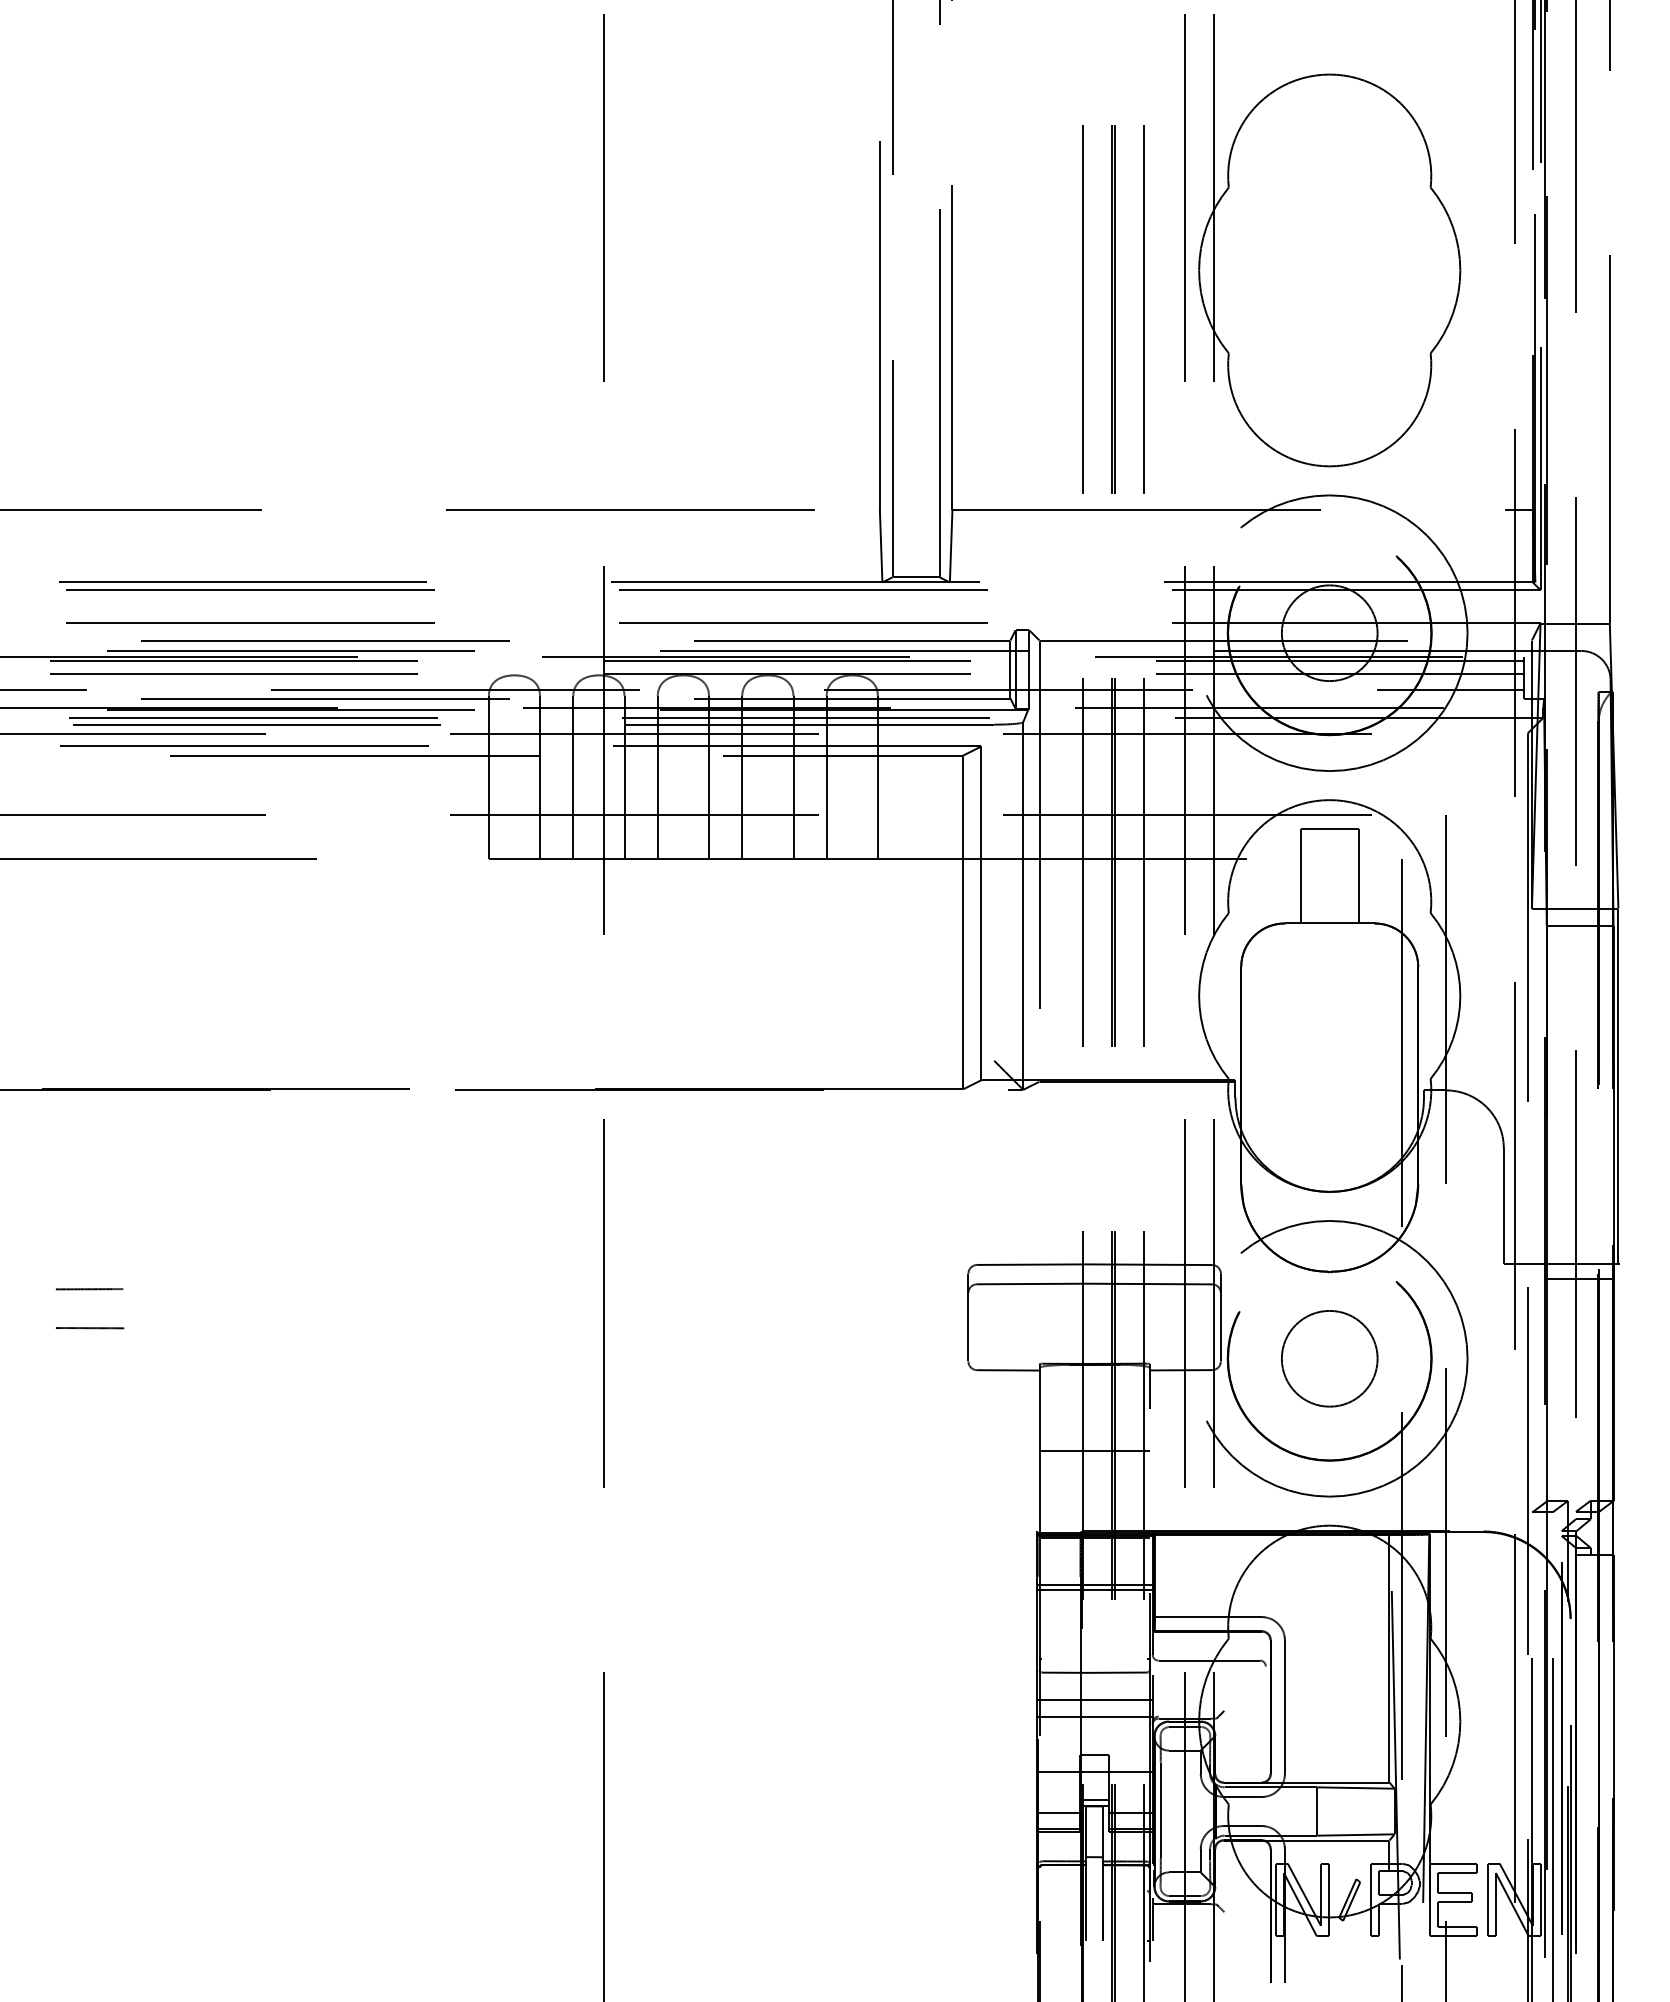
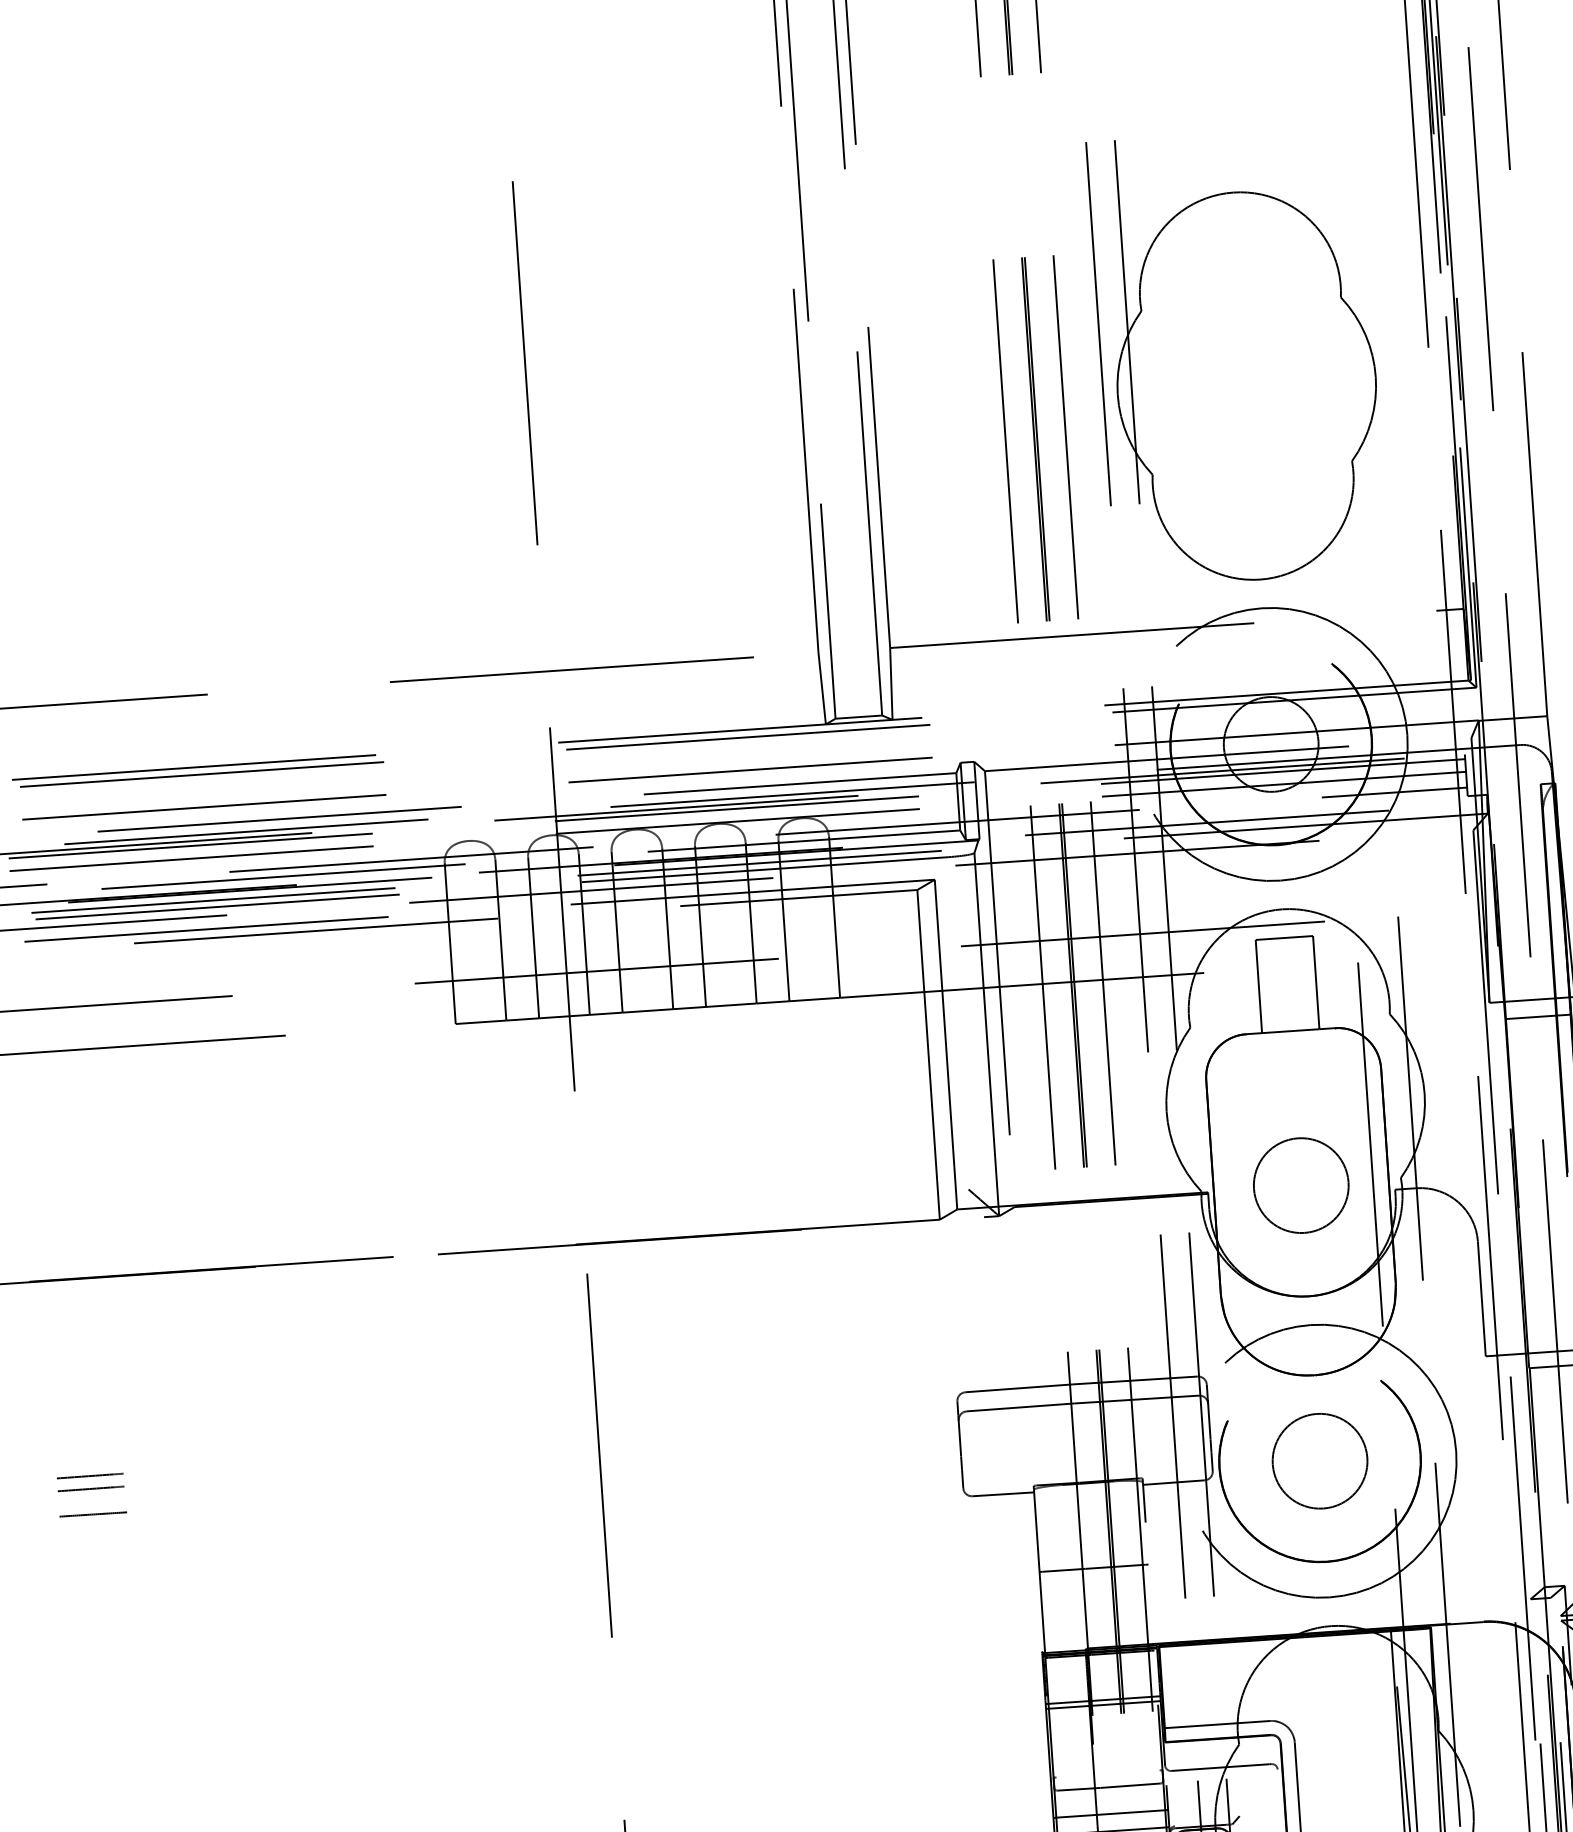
circle: (1329, 1079) -> (1301, 1185), added
line: (89, 1302) -> (91, 1489), added

